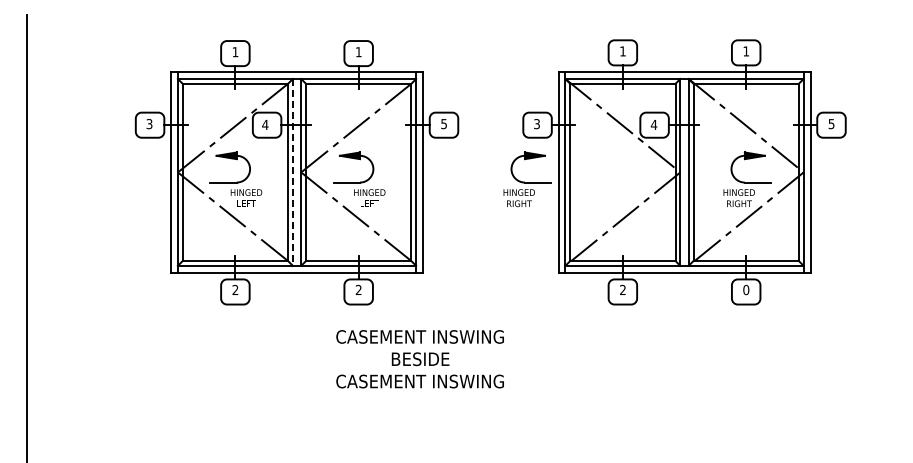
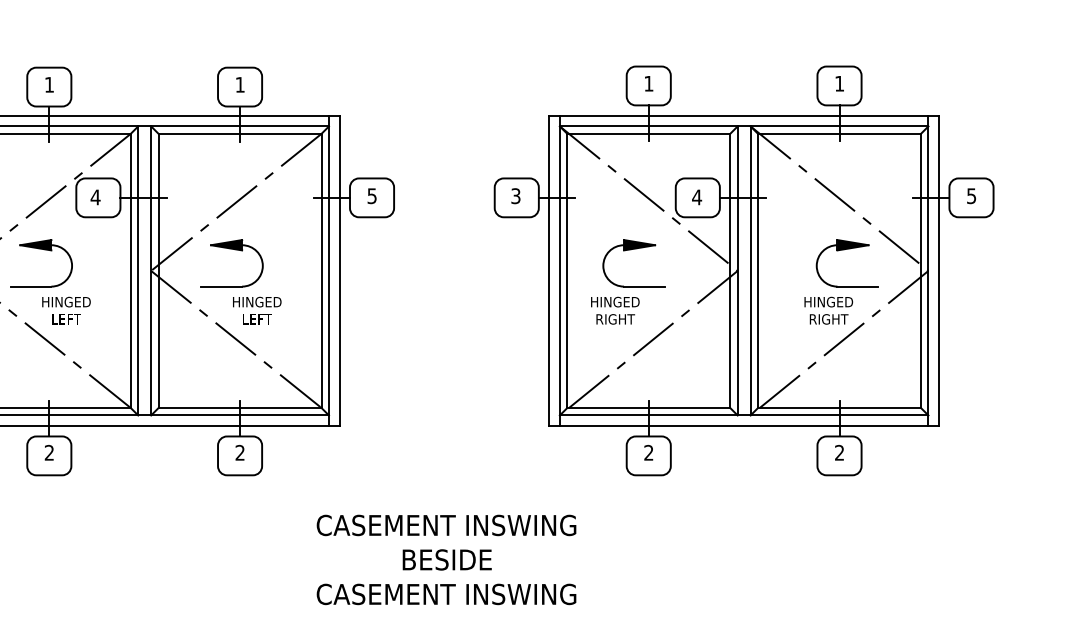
line: (292, 172) -> (137, 271), dashed -> solid
part: (527, 179) -> (628, 281), moved
text: (746, 290) -> (840, 453), 0 -> 2
text: (419, 359) -> (445, 560), moved

